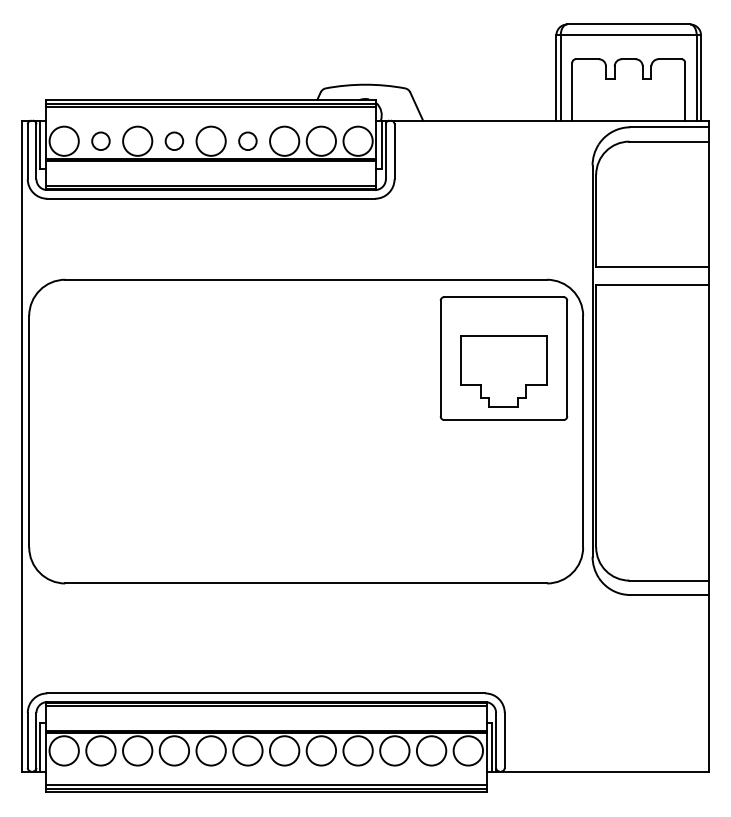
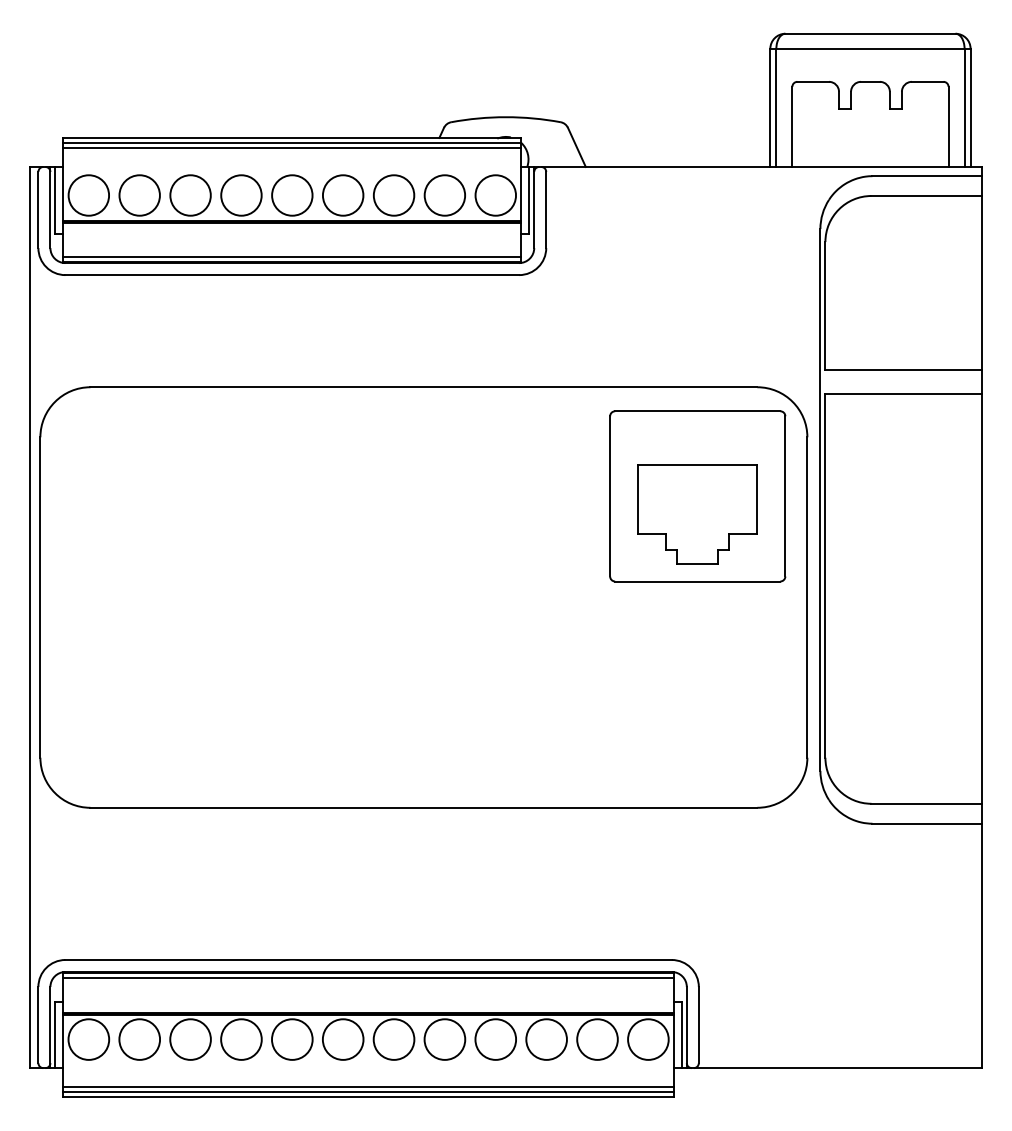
circle: (100, 140) -> (139, 194), size x1.67
circle: (174, 140) -> (241, 194), size x1.67
circle: (247, 140) -> (342, 194), size x1.67

